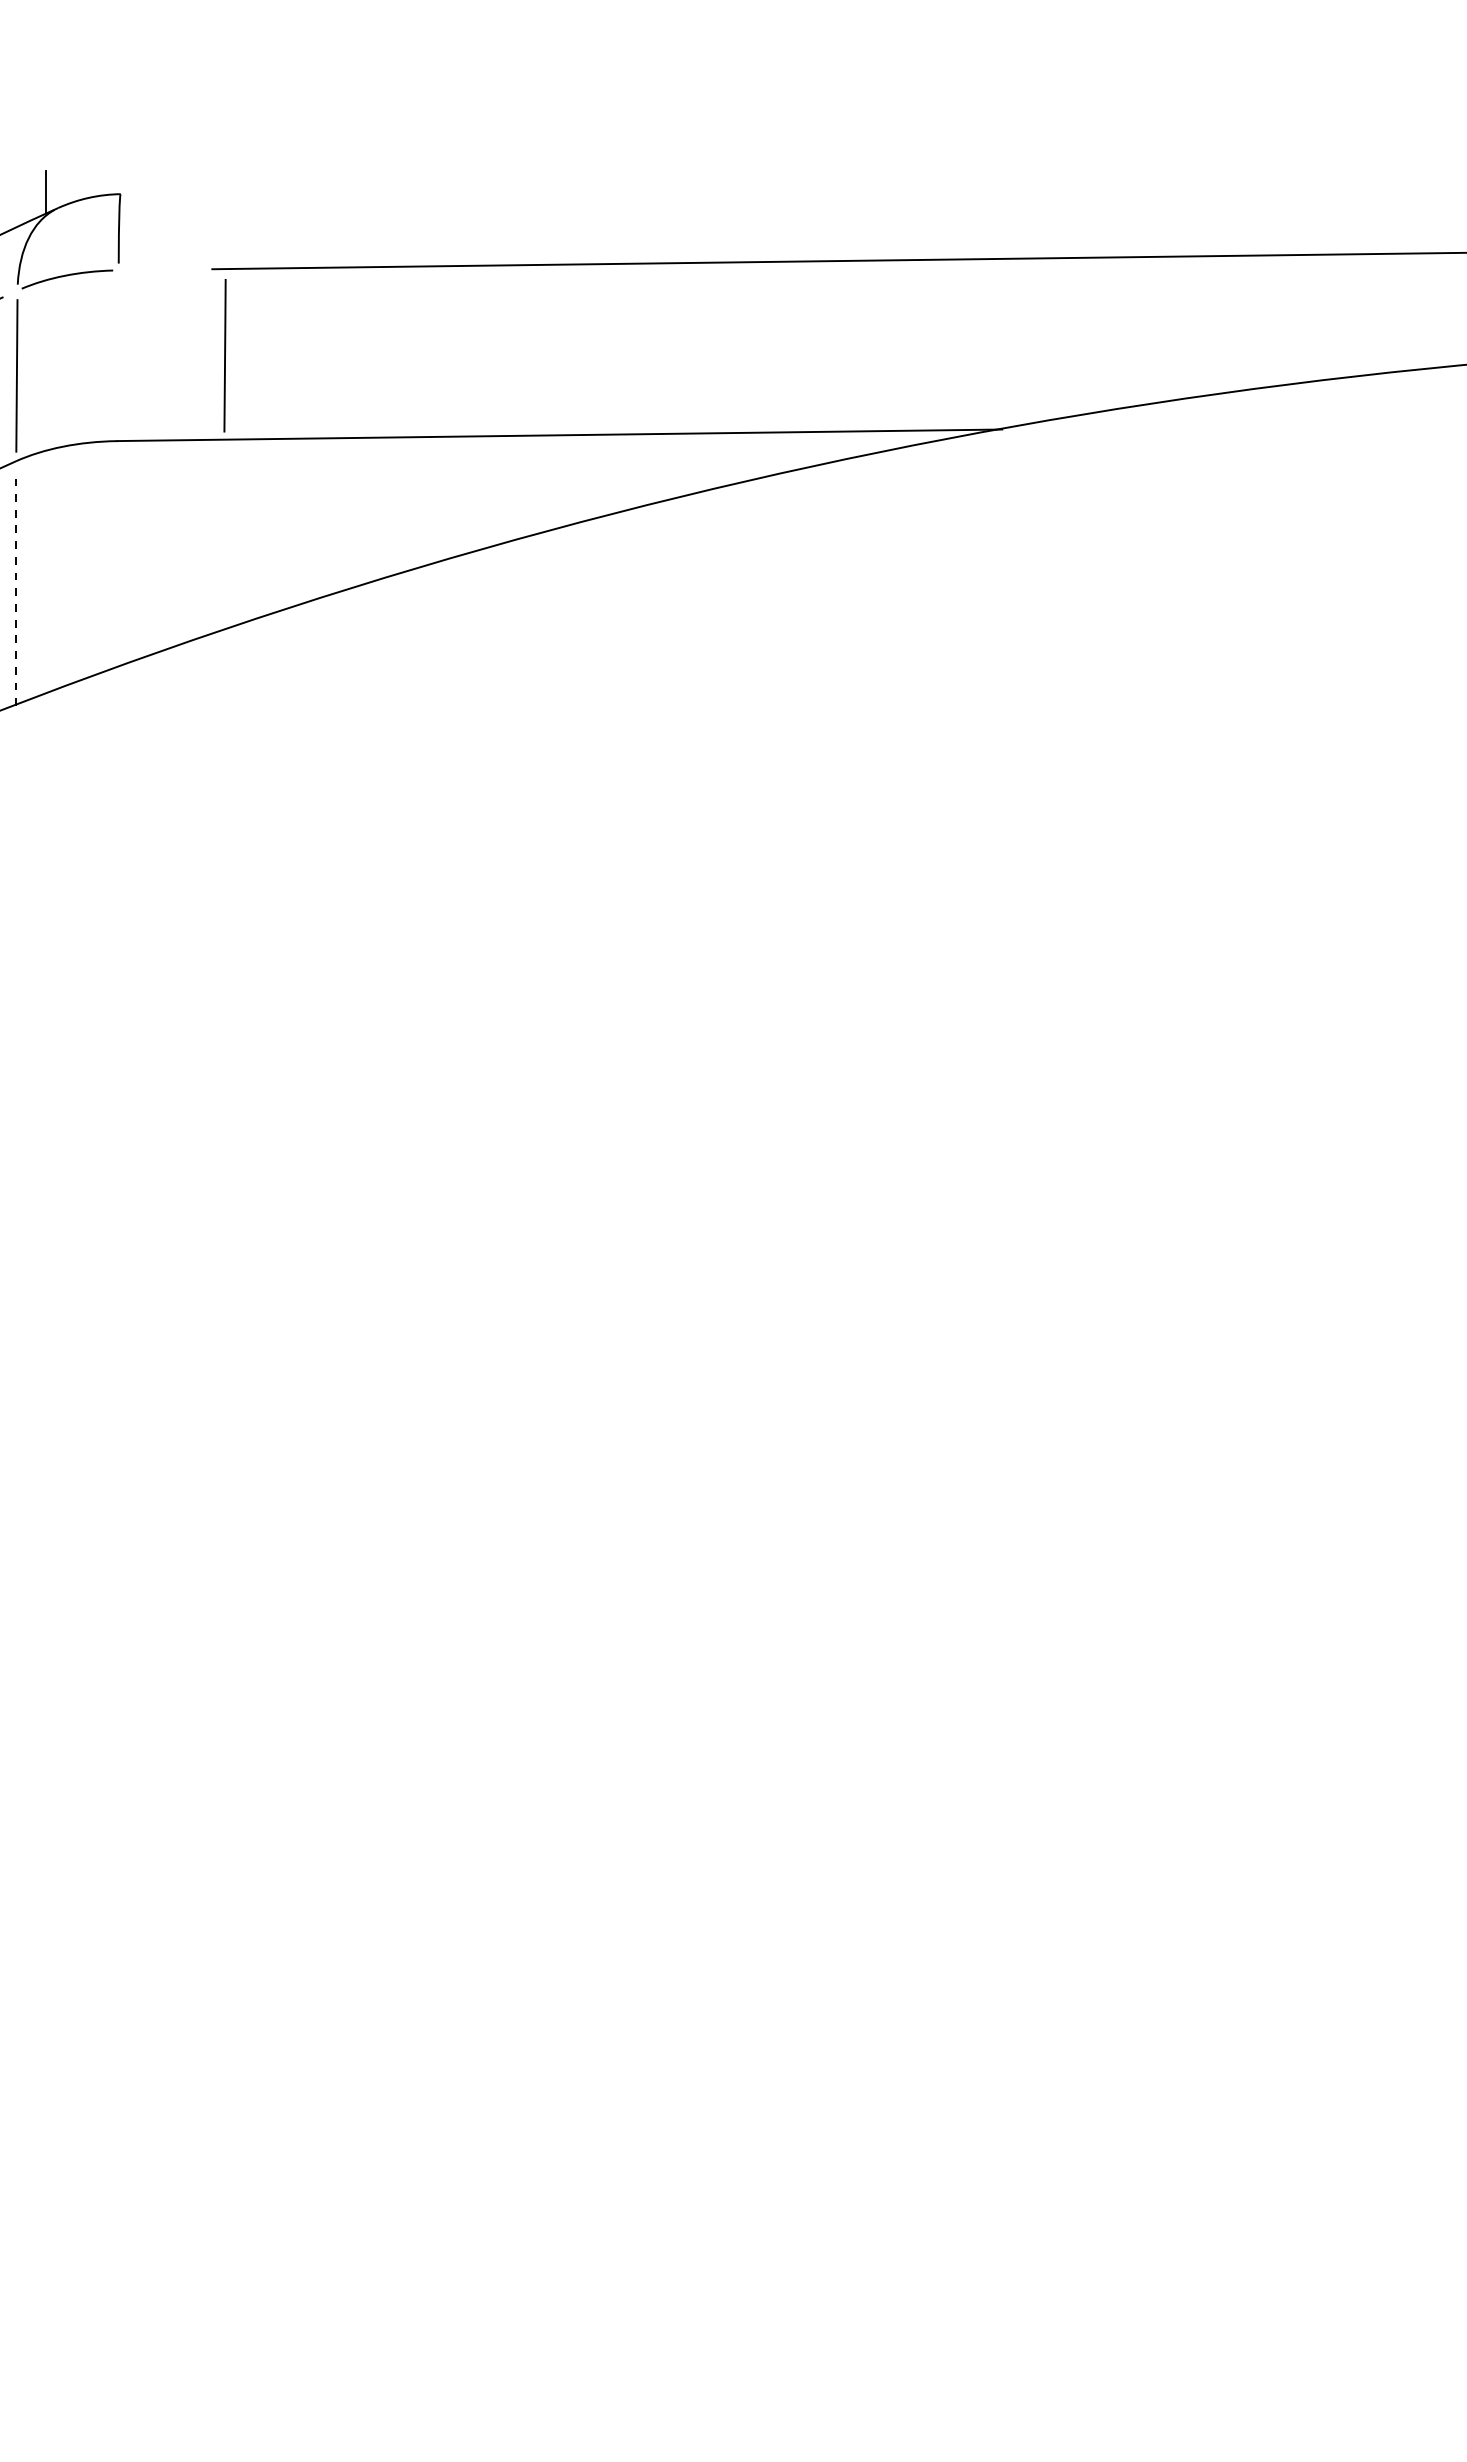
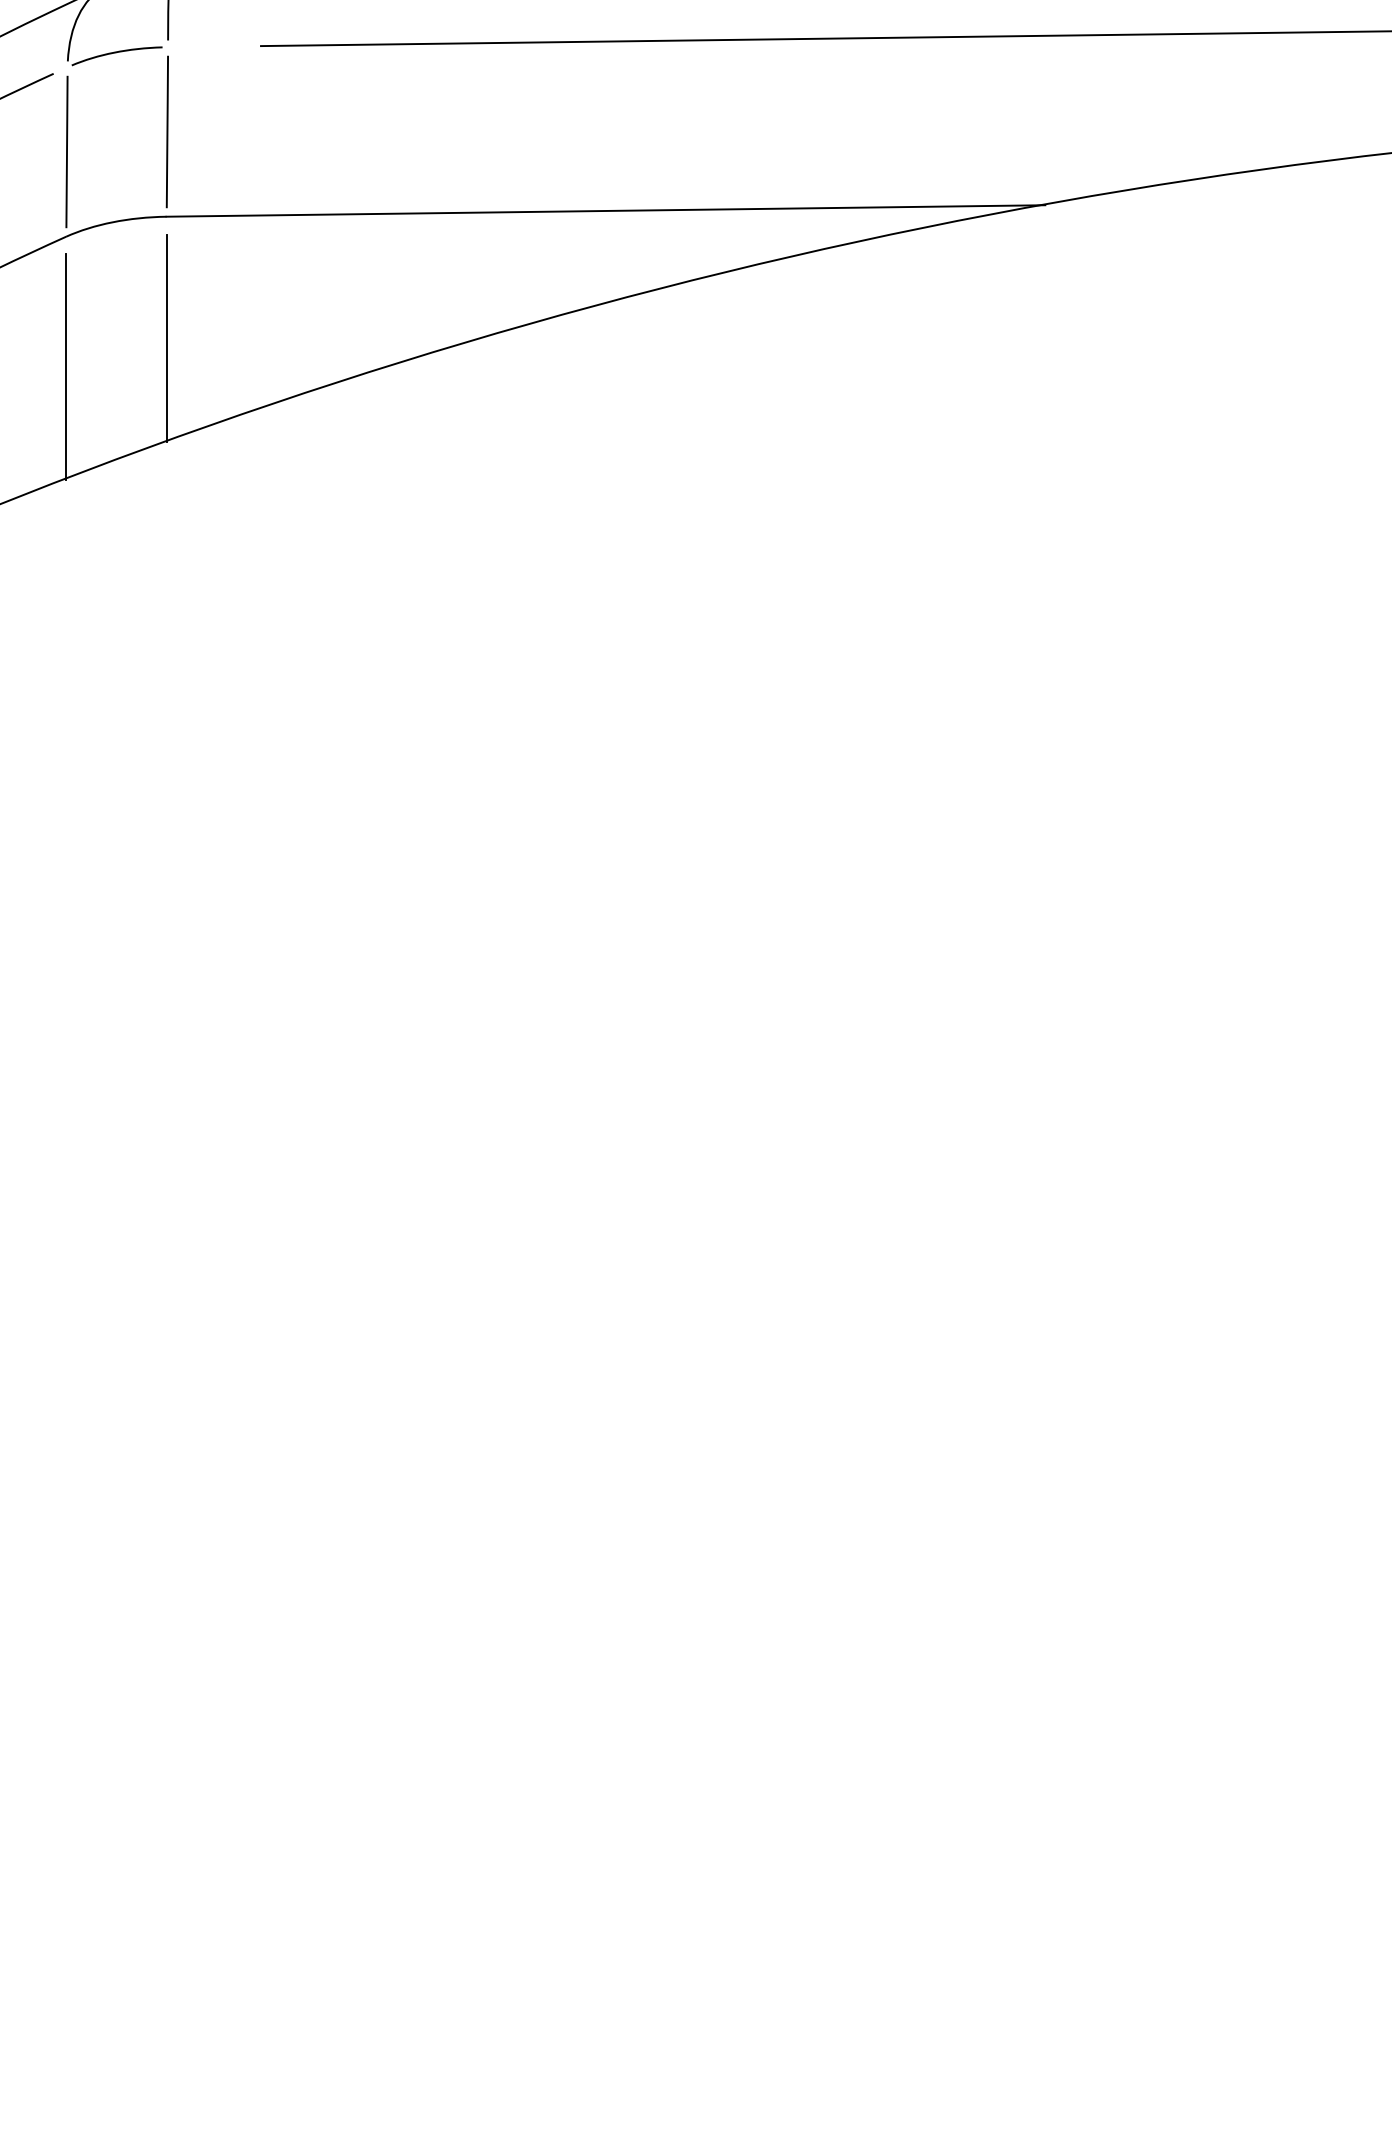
line: (224, 355) -> (166, 131), moved
line: (117, 563) -> (166, 338), added
line: (16, 592) -> (66, 367), dashed -> solid

